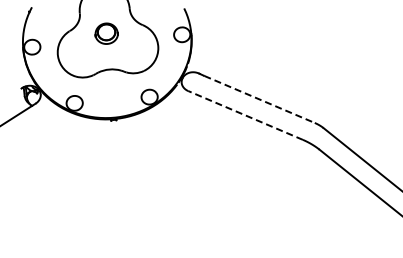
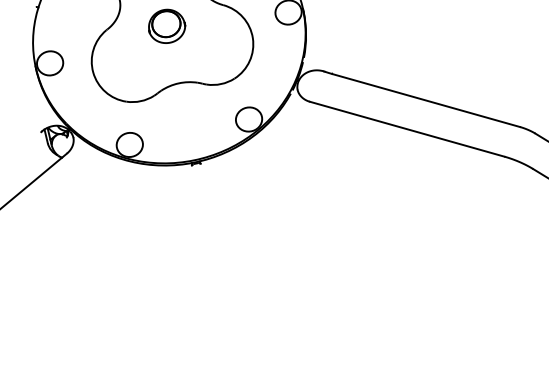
line: (259, 99) -> (426, 100), dashed -> solid
line: (245, 115) -> (407, 129), dashed -> solid

